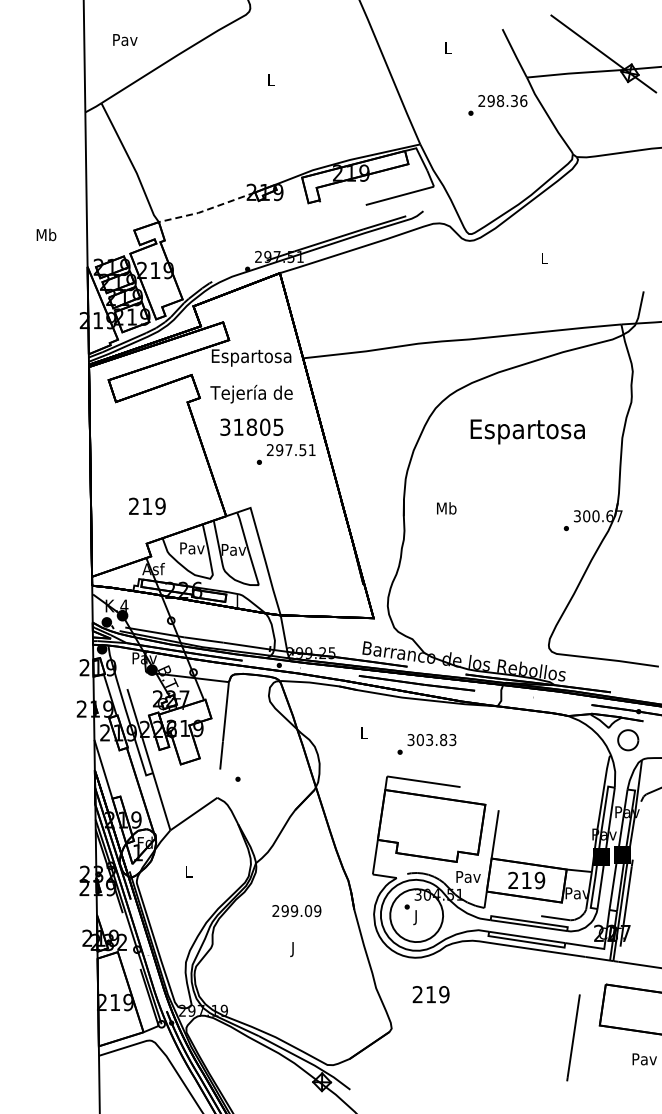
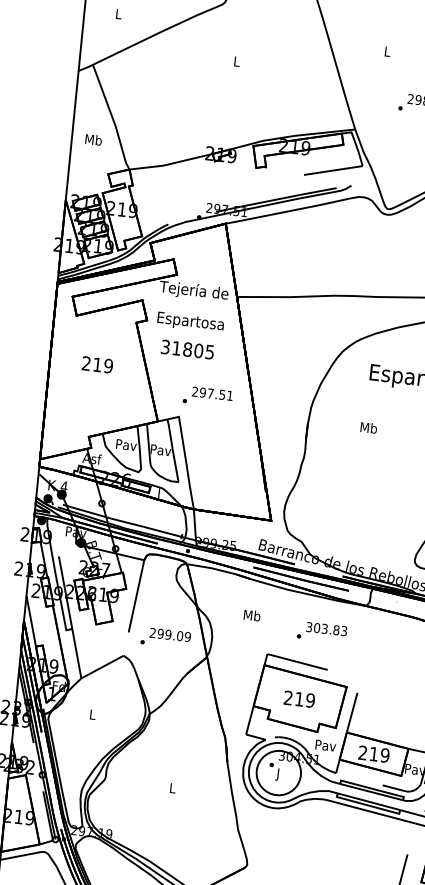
text: (125, 39) -> (119, 13), Pav -> L
line: (206, 209) -> (170, 163), dashed -> solid
text: (46, 234) -> (93, 139), moved
text: (251, 357) -> (194, 291), Espartosa -> Tejería de
text: (251, 393) -> (190, 321), Tejería de -> Espartosa
text: (285, 454) -> (207, 396), moved
text: (147, 506) -> (97, 364), moved
text: (446, 508) -> (368, 427), moved
text: (363, 732) -> (251, 615), L -> Mb
text: (426, 744) -> (321, 632), moved
text: (296, 911) -> (170, 635), moved
text: (293, 949) -> (172, 789), J -> L
text: (430, 994) -> (298, 699), moved

